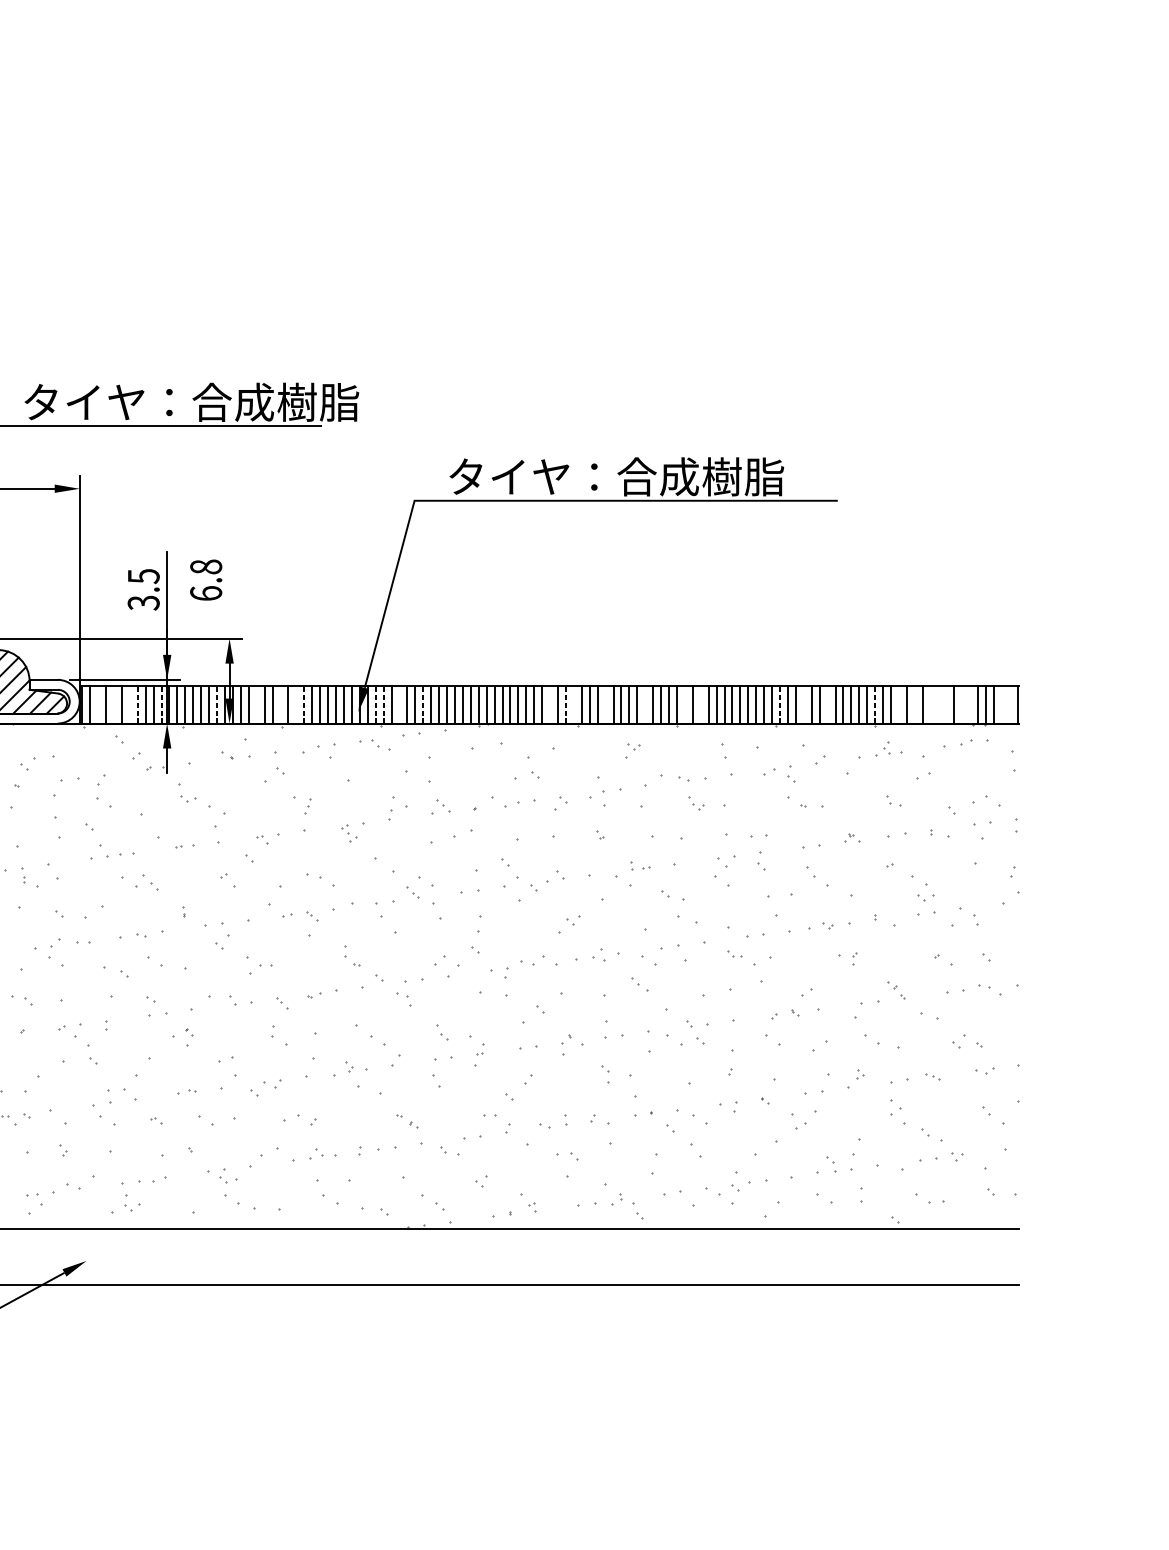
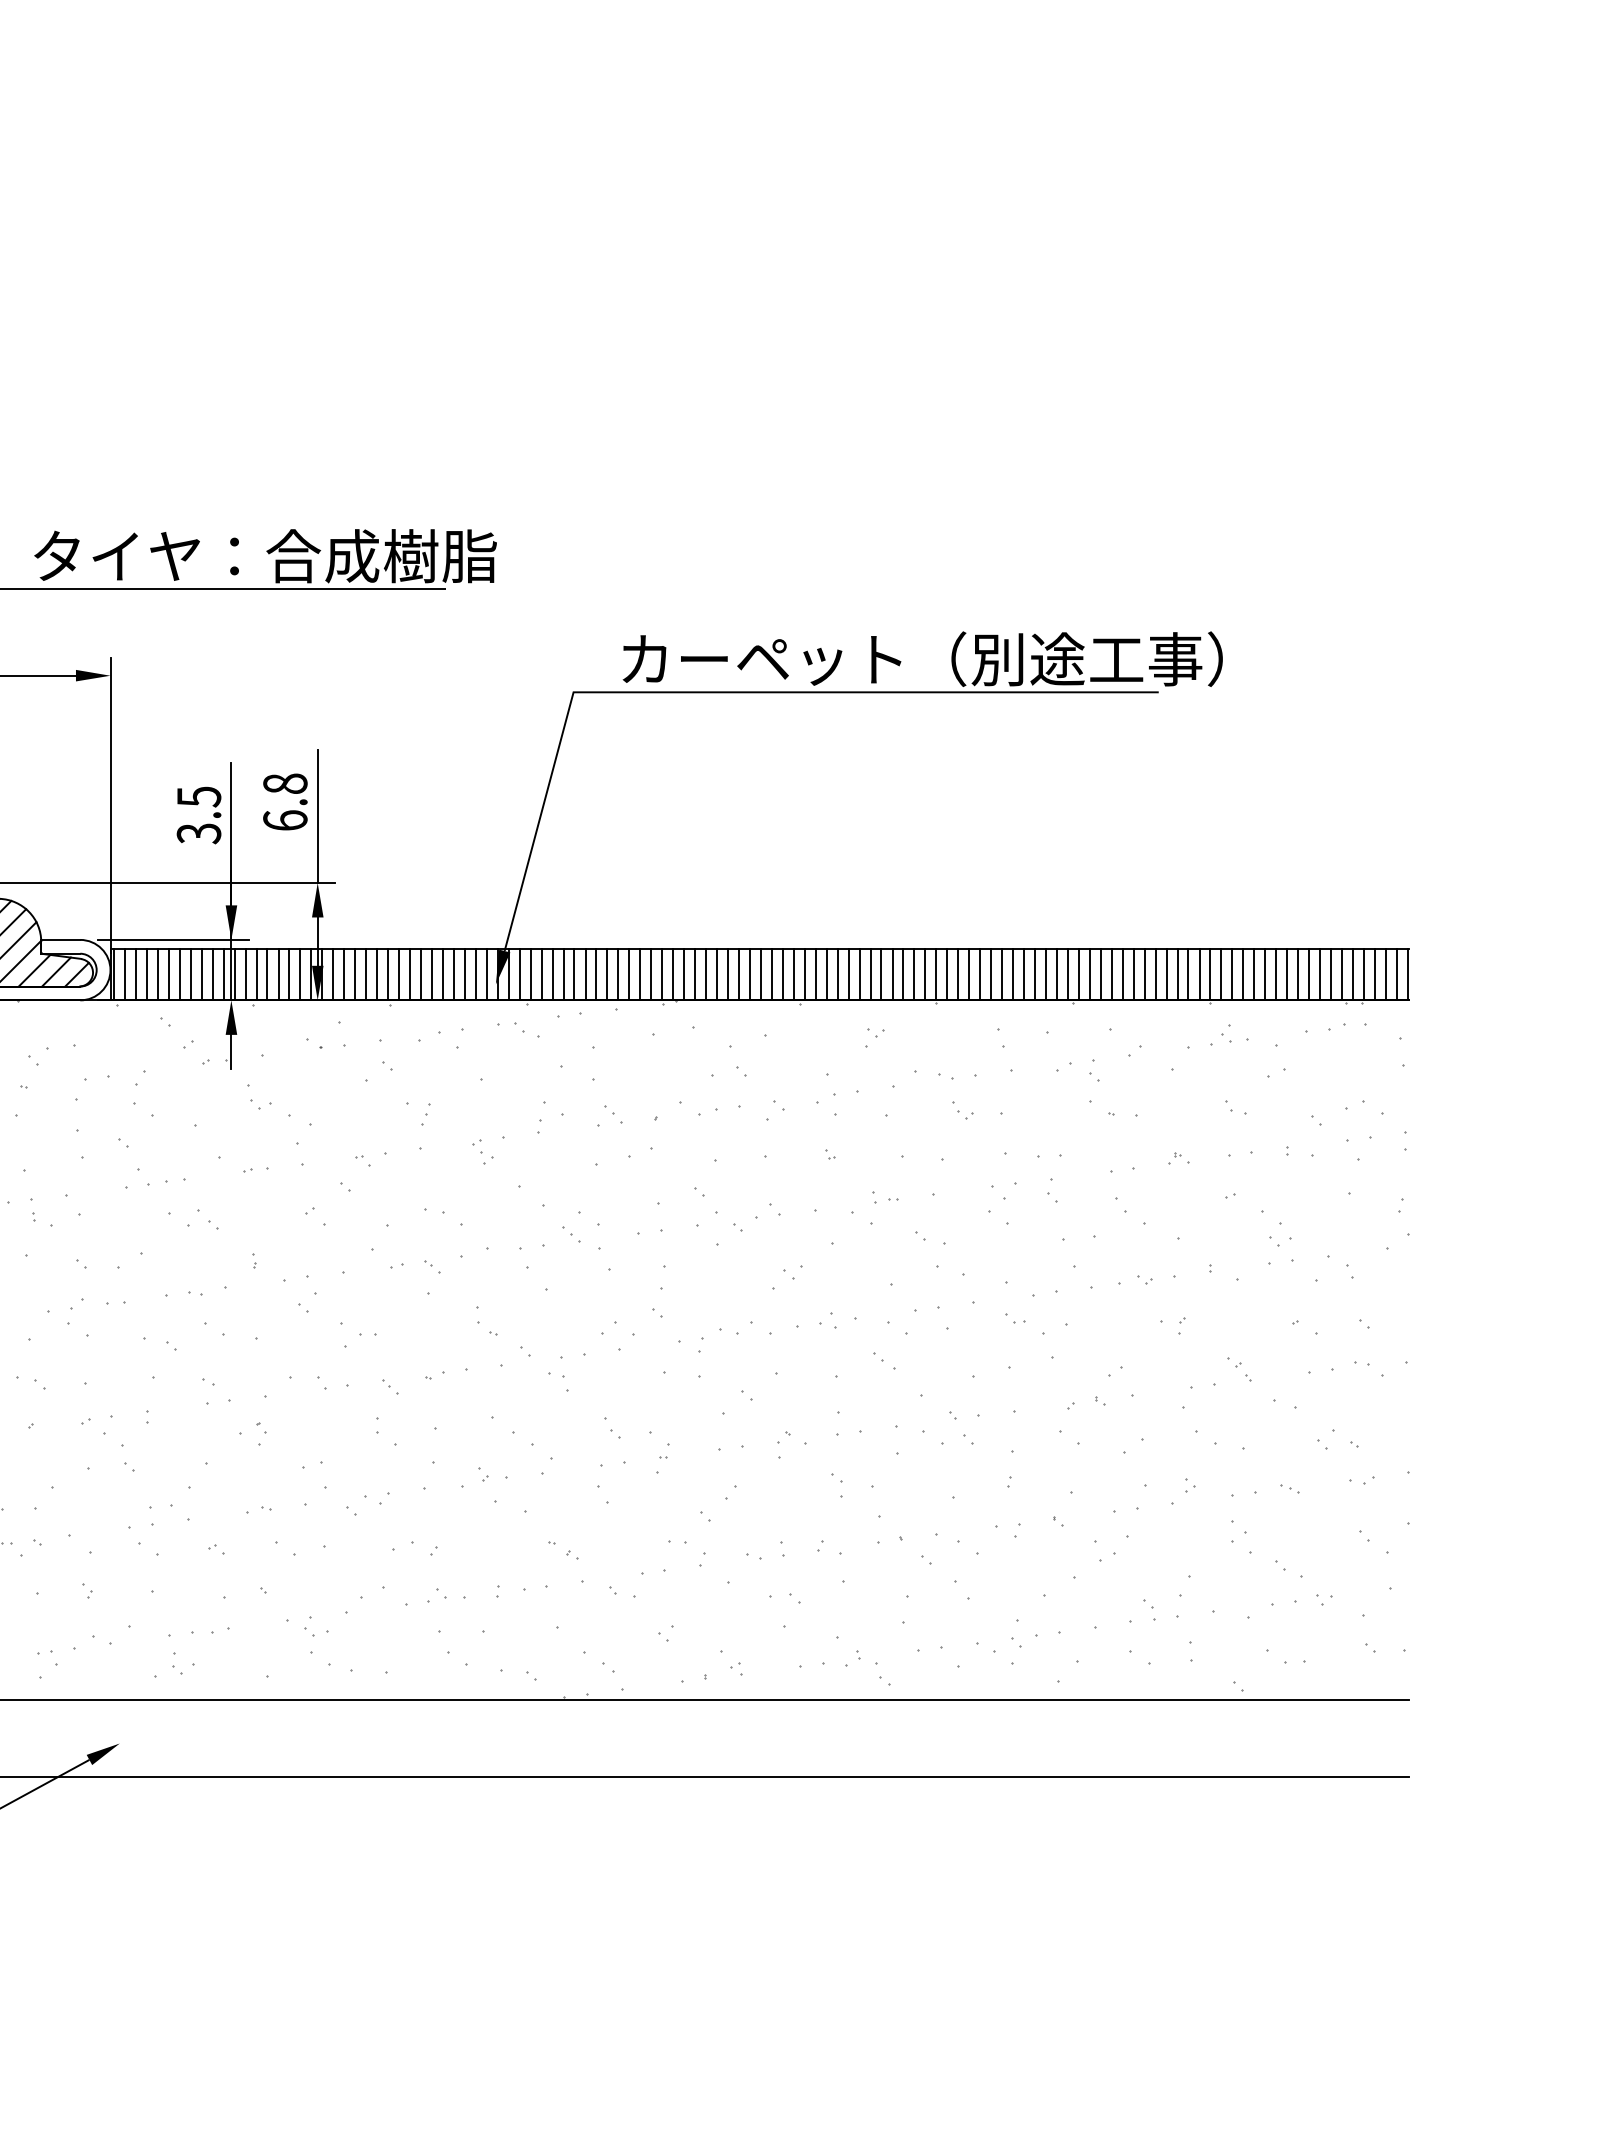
text: (666, 477) -> (921, 659), タイヤ：合成樹脂 -> カーペット（別途工事）
line: (229, 589) -> (317, 815), added
line: (97, 704) -> (135, 974), added
line: (113, 704) -> (157, 974), added
line: (129, 704) -> (179, 974), added
line: (137, 704) -> (190, 974), dashed -> solid
line: (161, 704) -> (223, 974), dashed -> solid
line: (217, 704) -> (300, 974), dashed -> solid
line: (256, 704) -> (355, 974), added
line: (280, 704) -> (388, 974), added
line: (296, 704) -> (410, 974), added
line: (303, 704) -> (420, 974), dashed -> solid
line: (375, 704) -> (519, 974), dashed -> solid
line: (383, 704) -> (530, 974), dashed -> solid
line: (399, 704) -> (552, 974), added
line: (423, 704) -> (585, 974), dashed -> solid
line: (549, 704) -> (760, 974), added
line: (565, 704) -> (782, 974), dashed -> solid
line: (573, 704) -> (793, 974), added
line: (605, 704) -> (837, 974), added
line: (645, 704) -> (892, 974), added
line: (685, 704) -> (947, 974), added
line: (700, 704) -> (969, 974), added
line: (779, 704) -> (1078, 974), dashed -> solid
line: (803, 704) -> (1111, 974), added
line: (827, 704) -> (1144, 974), added
line: (875, 704) -> (1210, 974), dashed -> solid
line: (899, 704) -> (1243, 974), added
line: (915, 704) -> (1265, 974), added
line: (930, 704) -> (1287, 974), added
line: (938, 704) -> (1298, 974), added
line: (946, 704) -> (1309, 974), added
line: (962, 704) -> (1331, 974), added
line: (969, 704) -> (1341, 974), added
line: (1001, 704) -> (1385, 974), added
line: (1009, 704) -> (1396, 974), added

